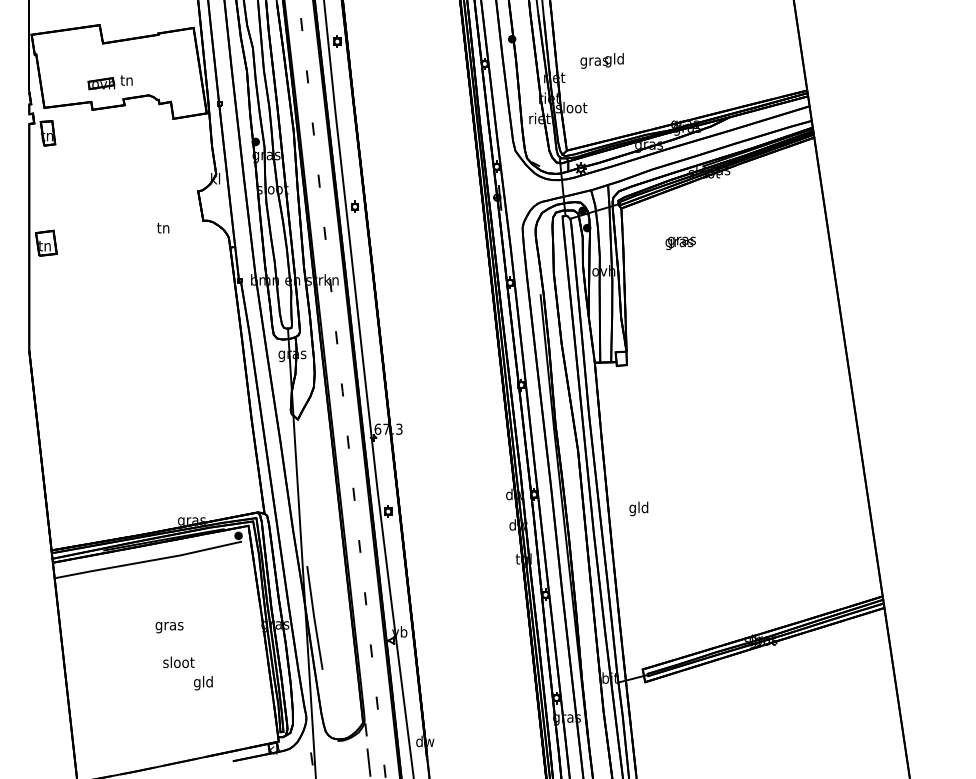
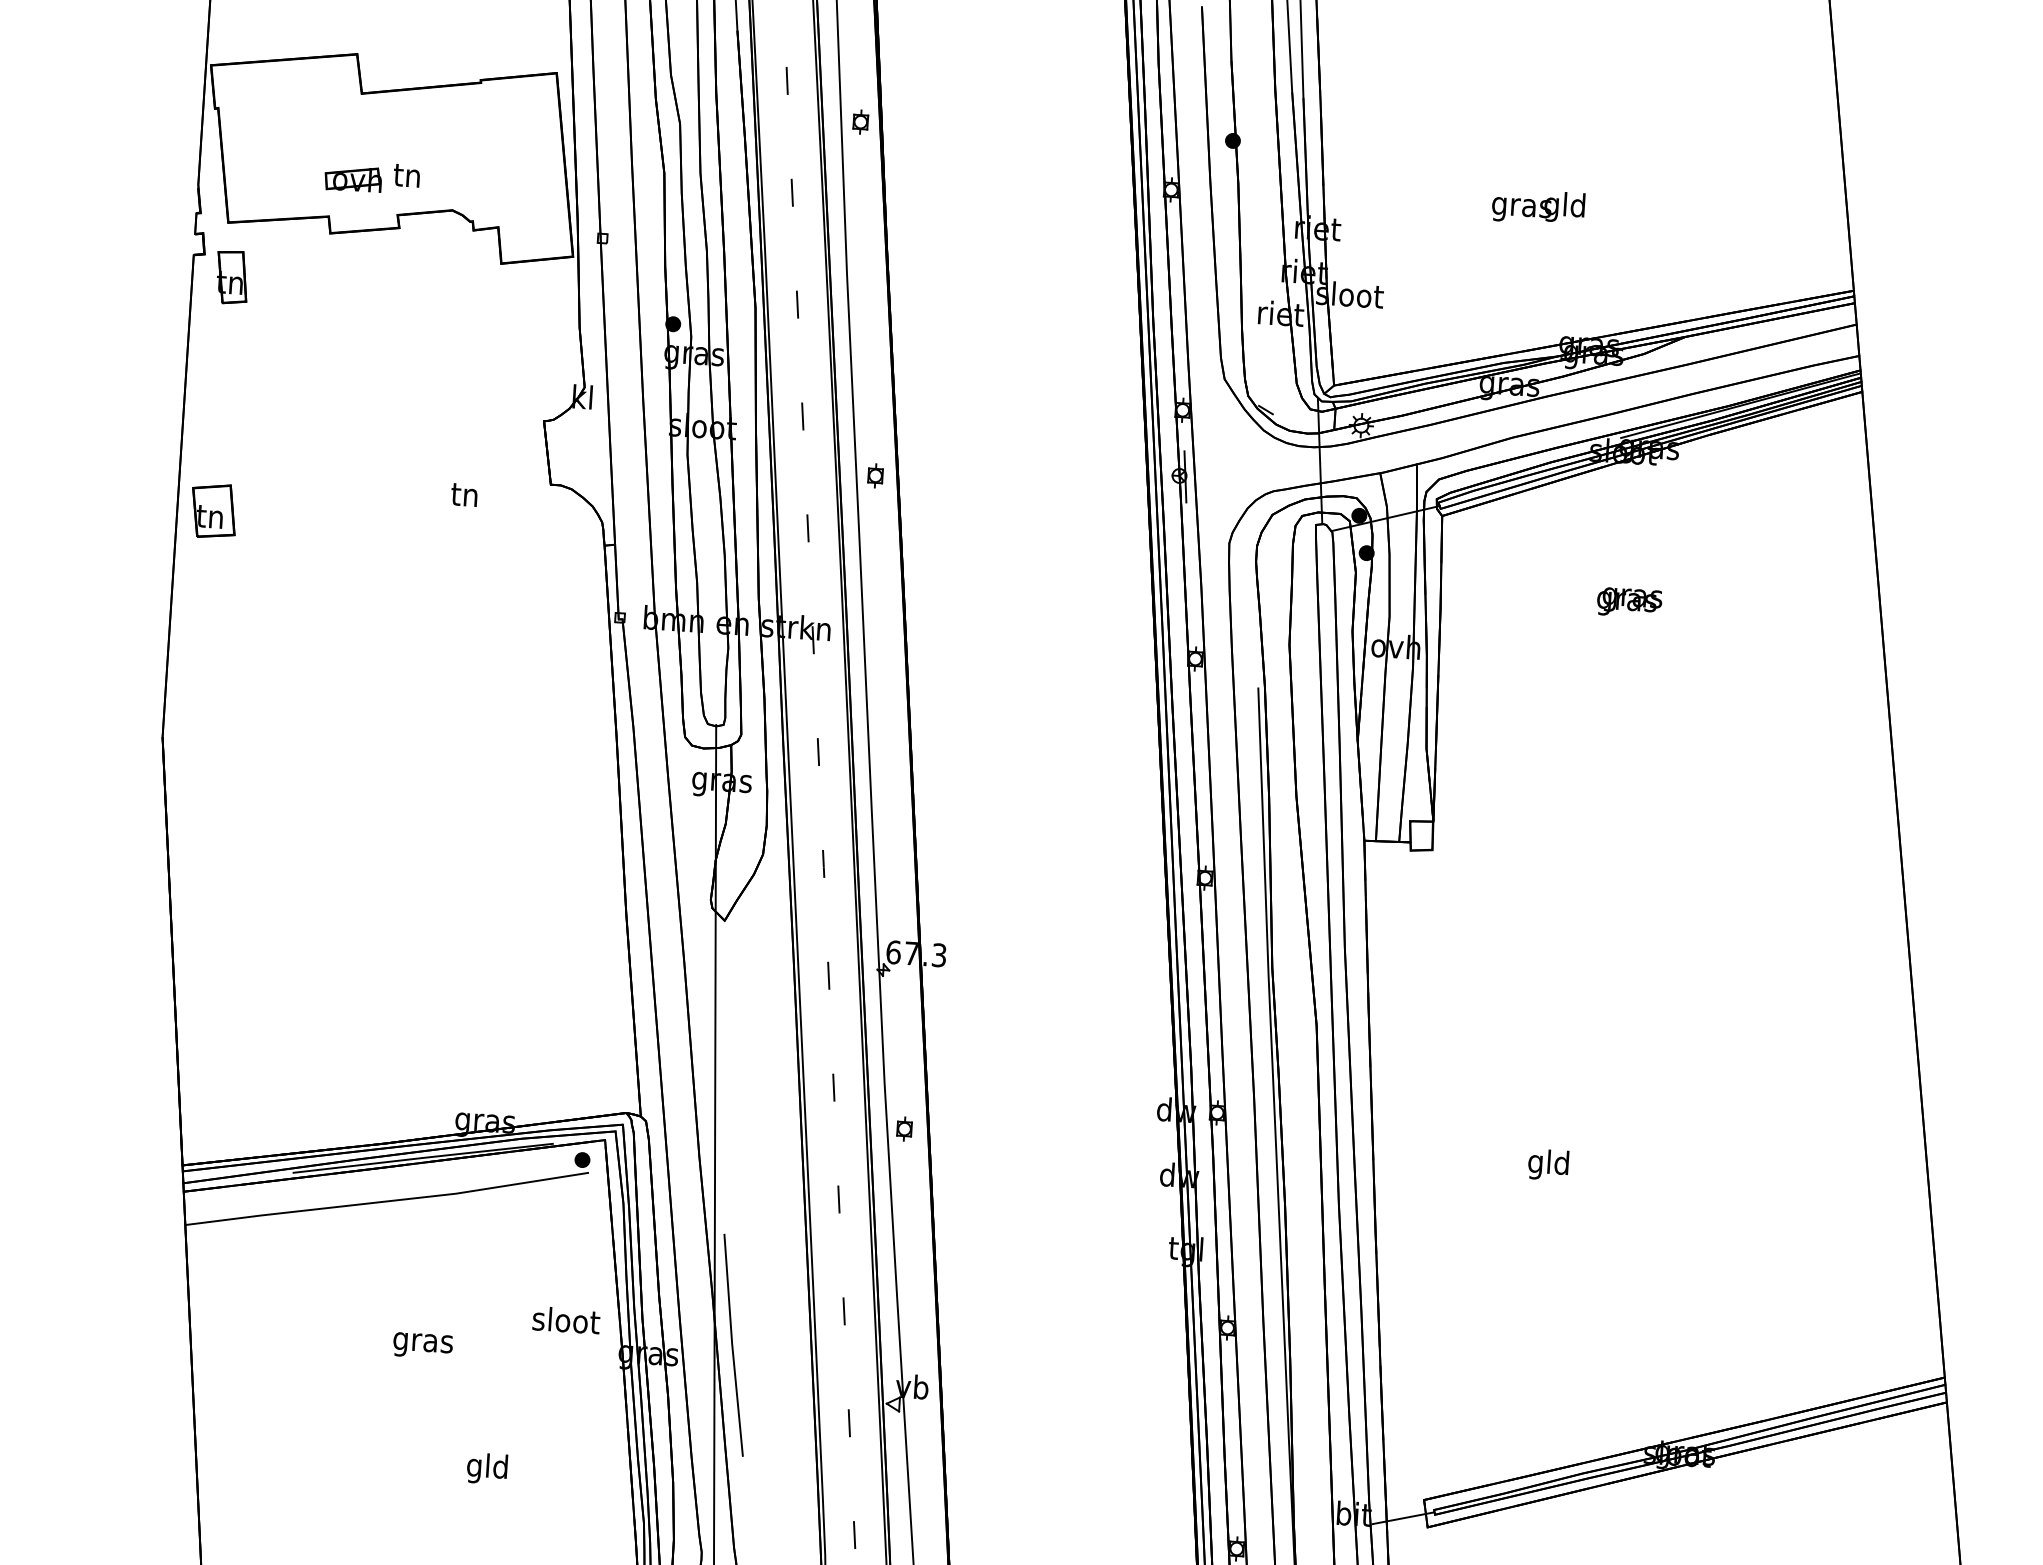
text: (601, 60) -> (1537, 206), moved
text: (680, 243) -> (1629, 603), moved
text: (638, 508) -> (1547, 1164), moved
text: (178, 662) -> (565, 1320), moved

